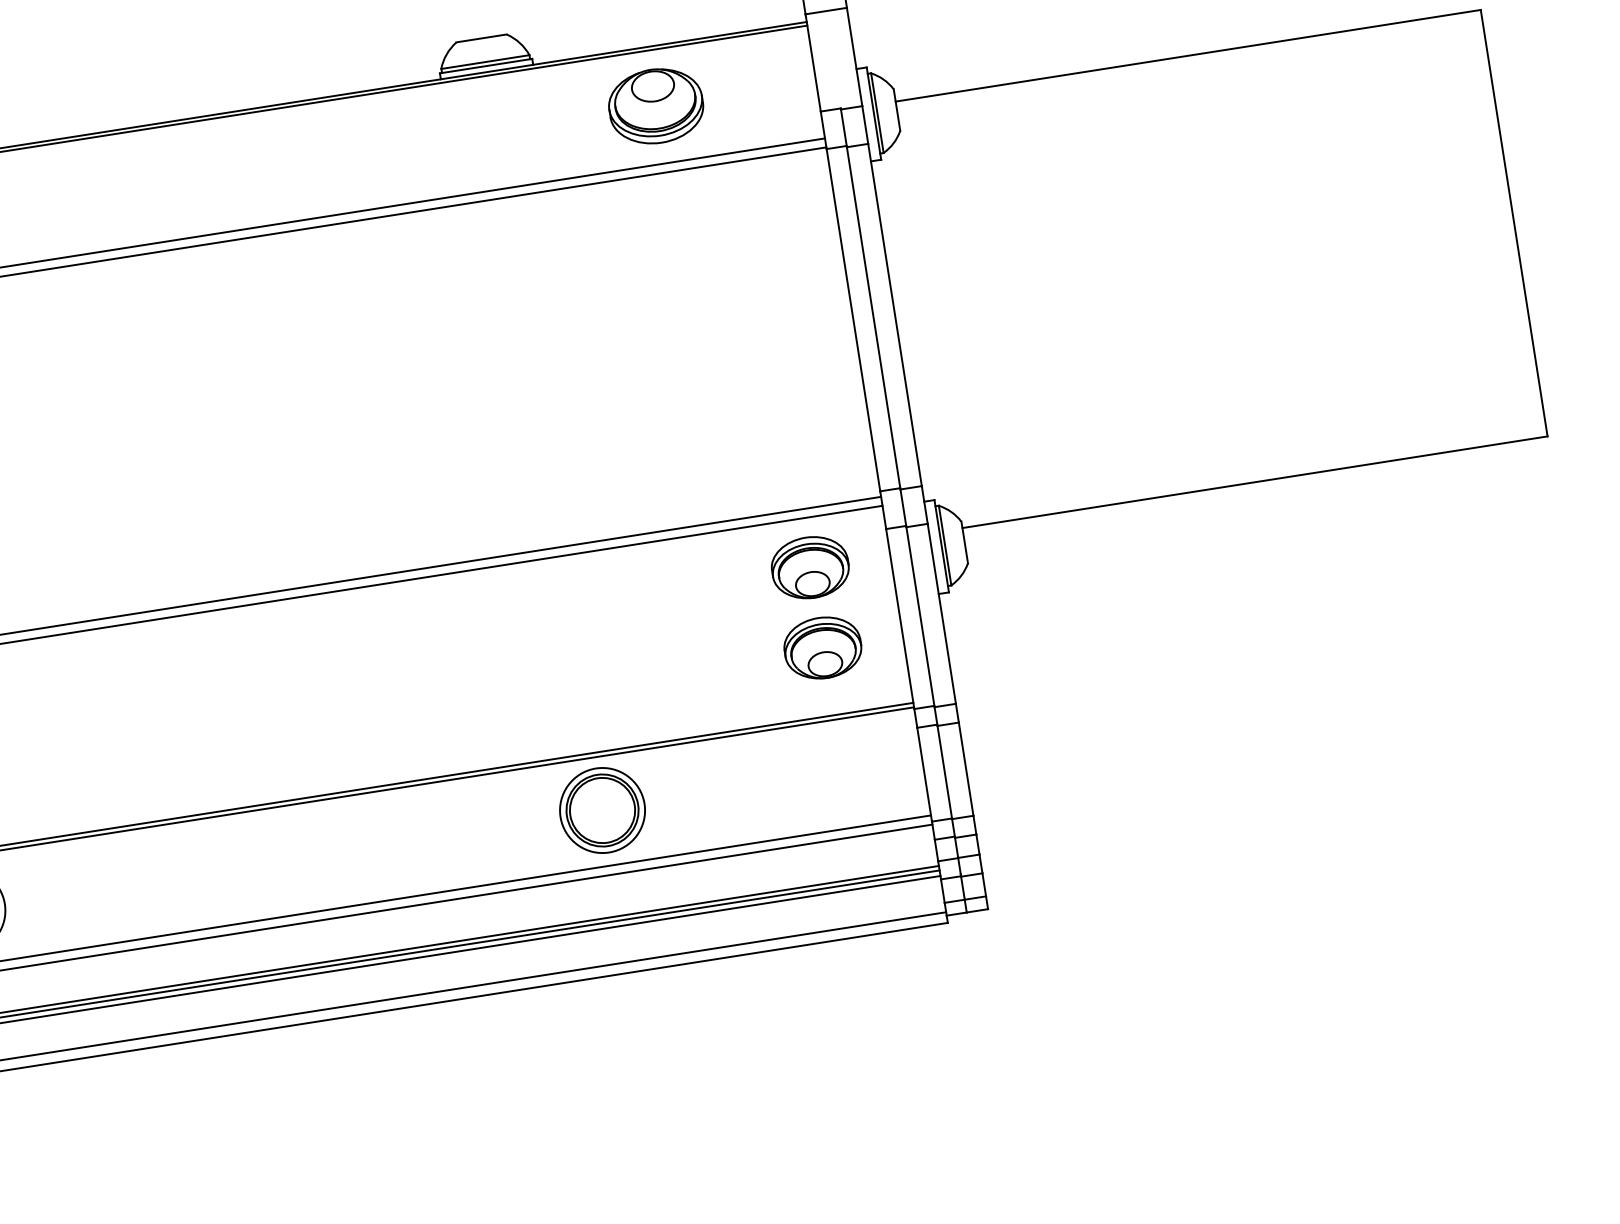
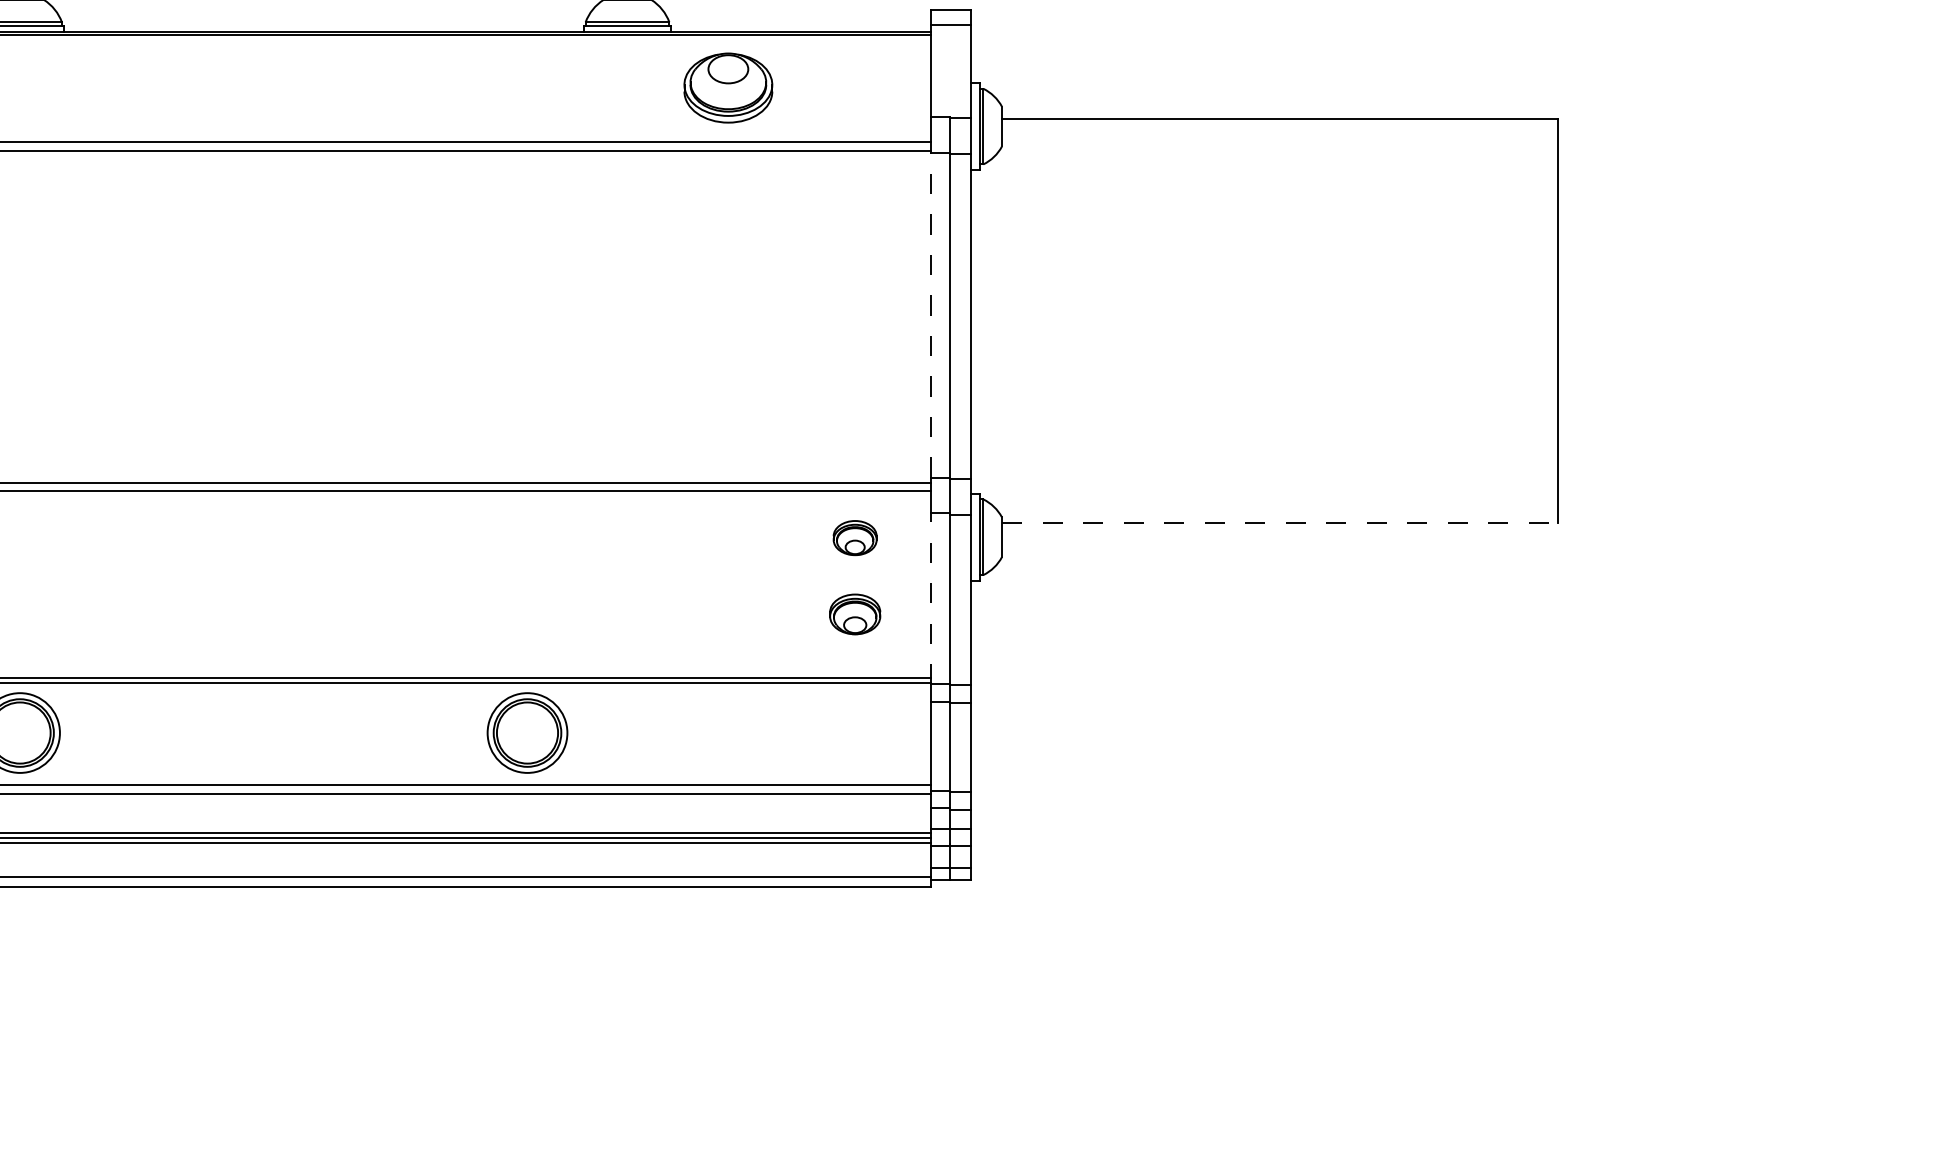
part: (656, 105) -> (728, 87), moved
line: (853, 319) -> (931, 314), solid -> dashed
line: (1254, 482) -> (1279, 523), solid -> dashed
part: (809, 567) -> (854, 537), size x0.6
line: (900, 618) -> (931, 598), solid -> dashed
part: (822, 648) -> (854, 614), size x0.7
part: (602, 809) -> (527, 732), moved

